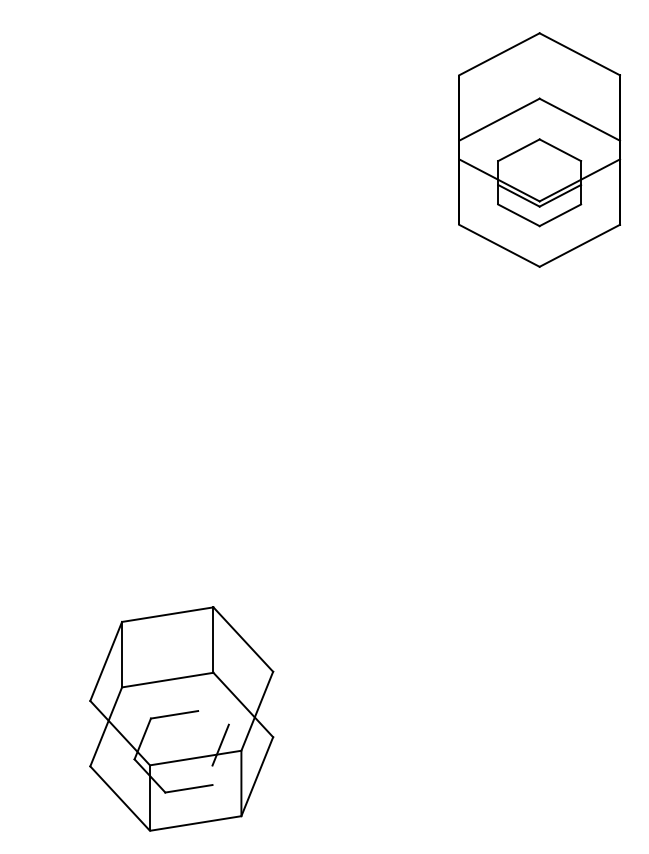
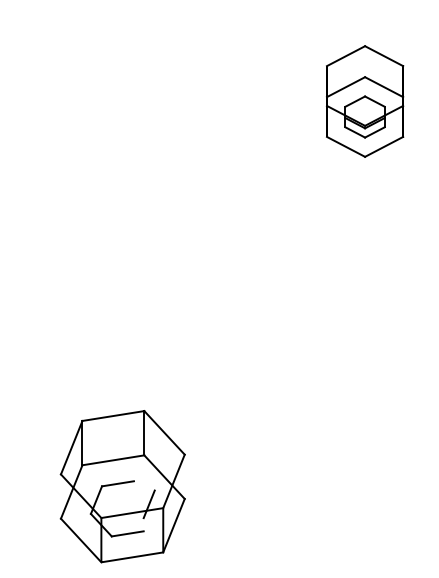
part: (538, 149) -> (364, 101), size x0.7

